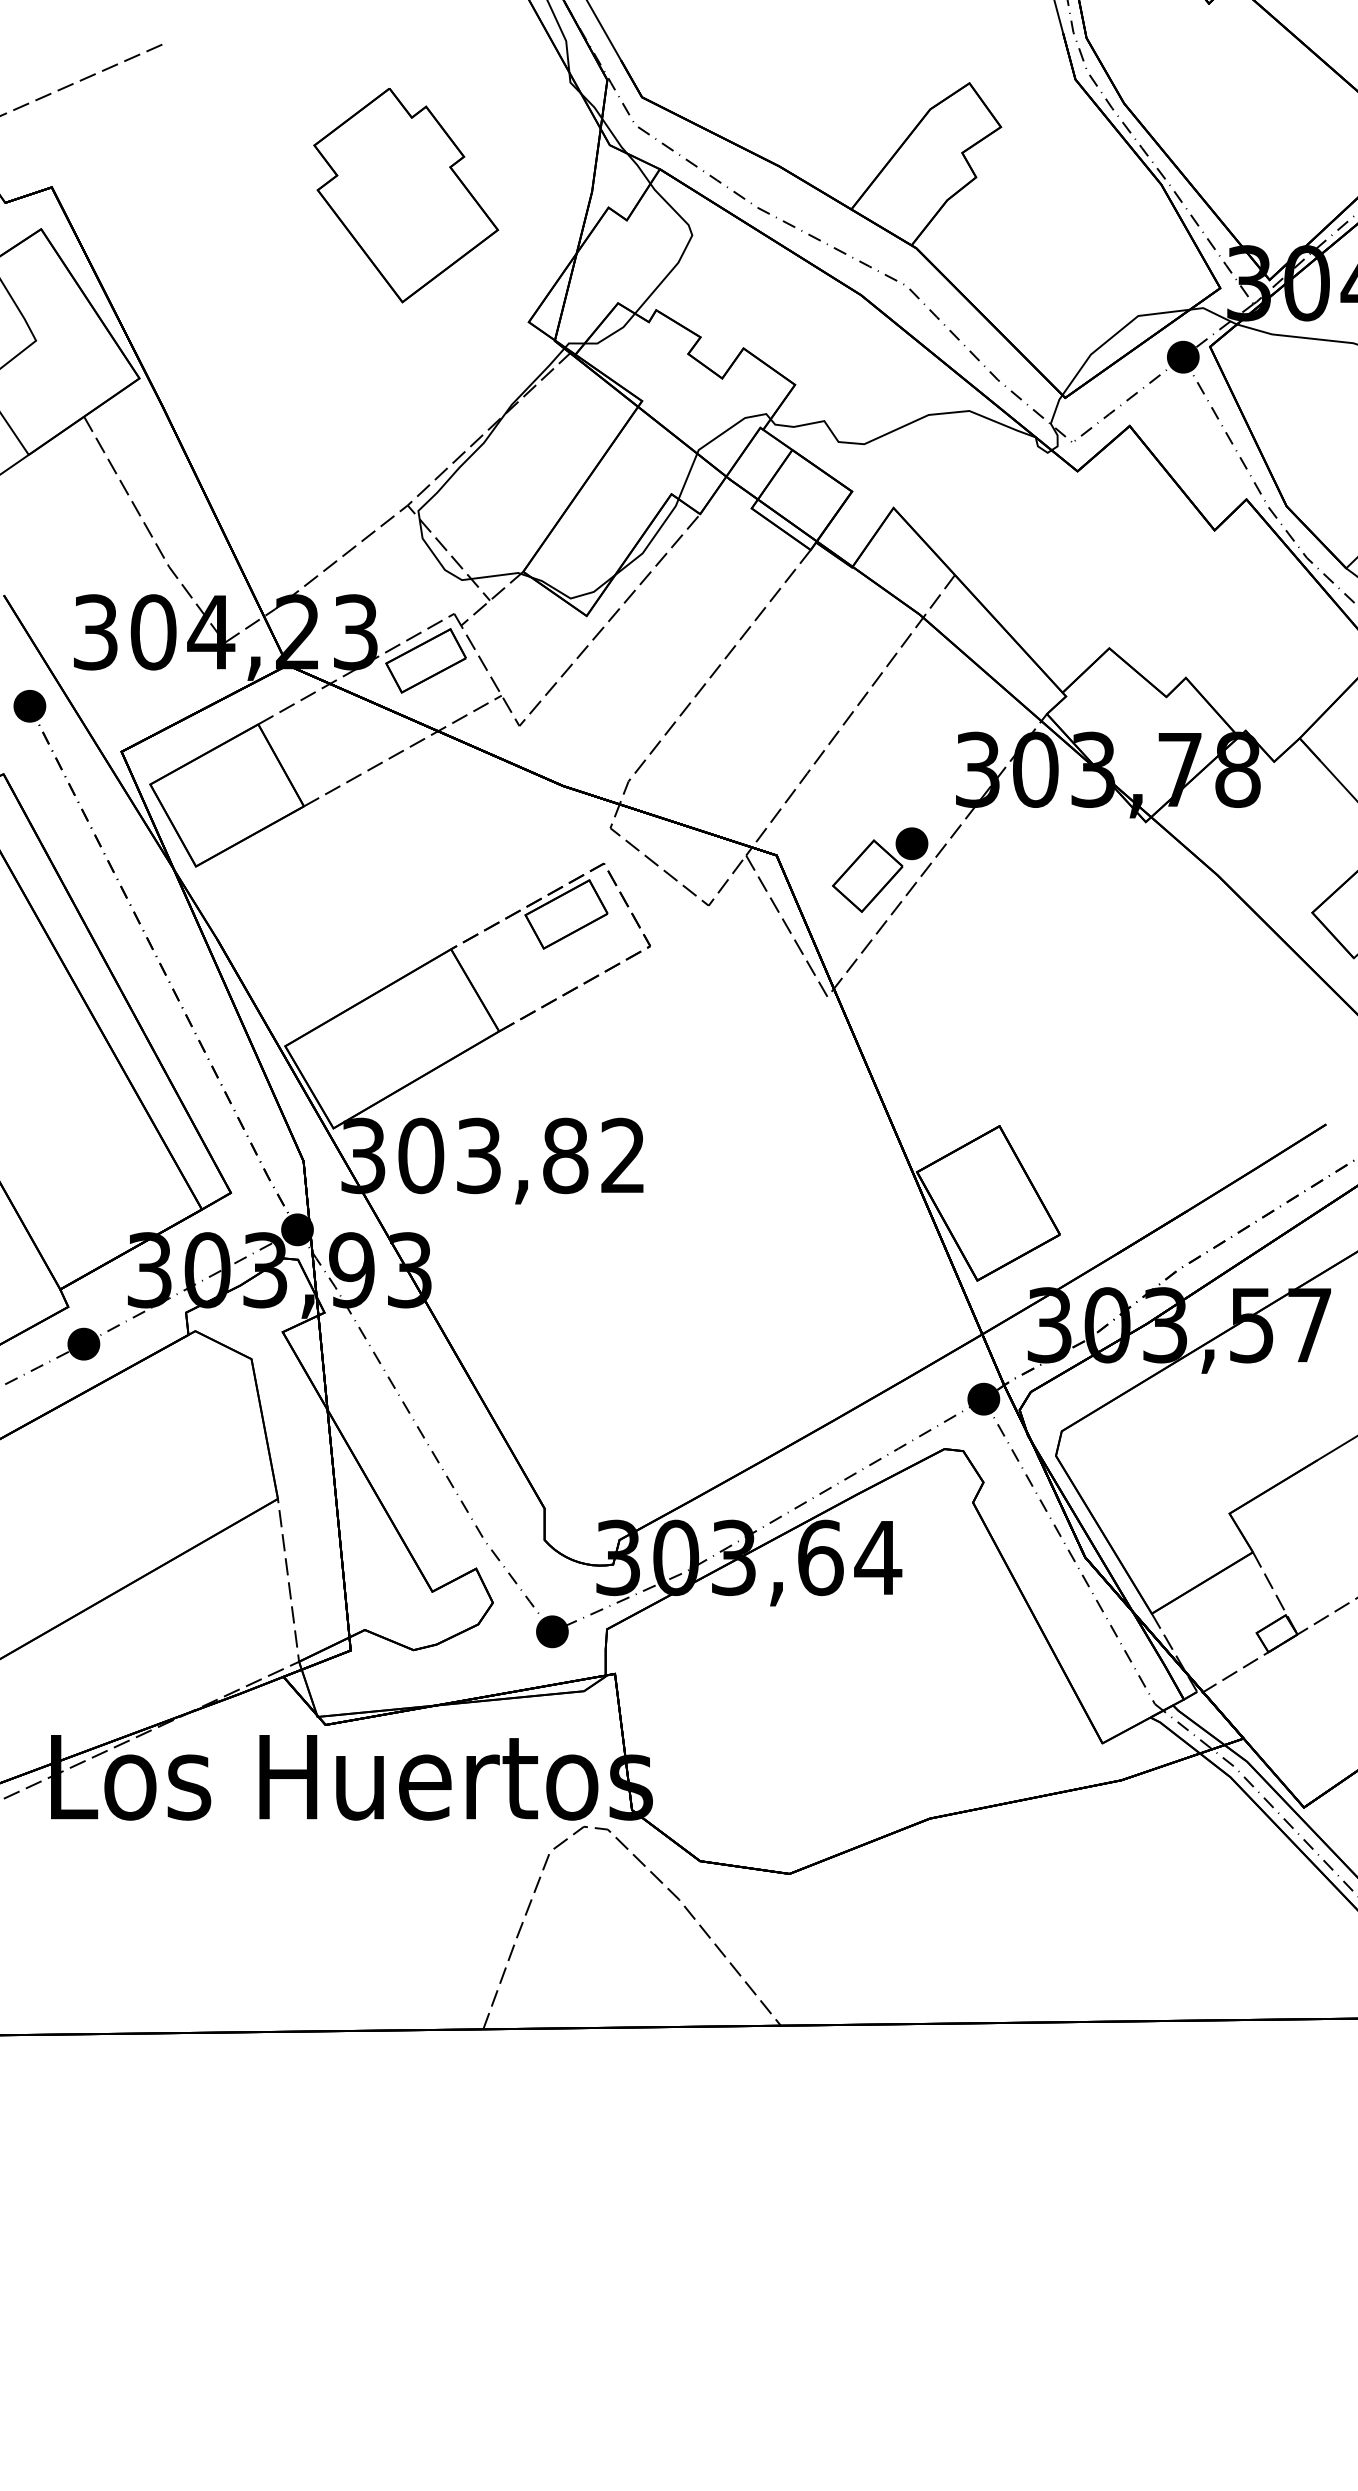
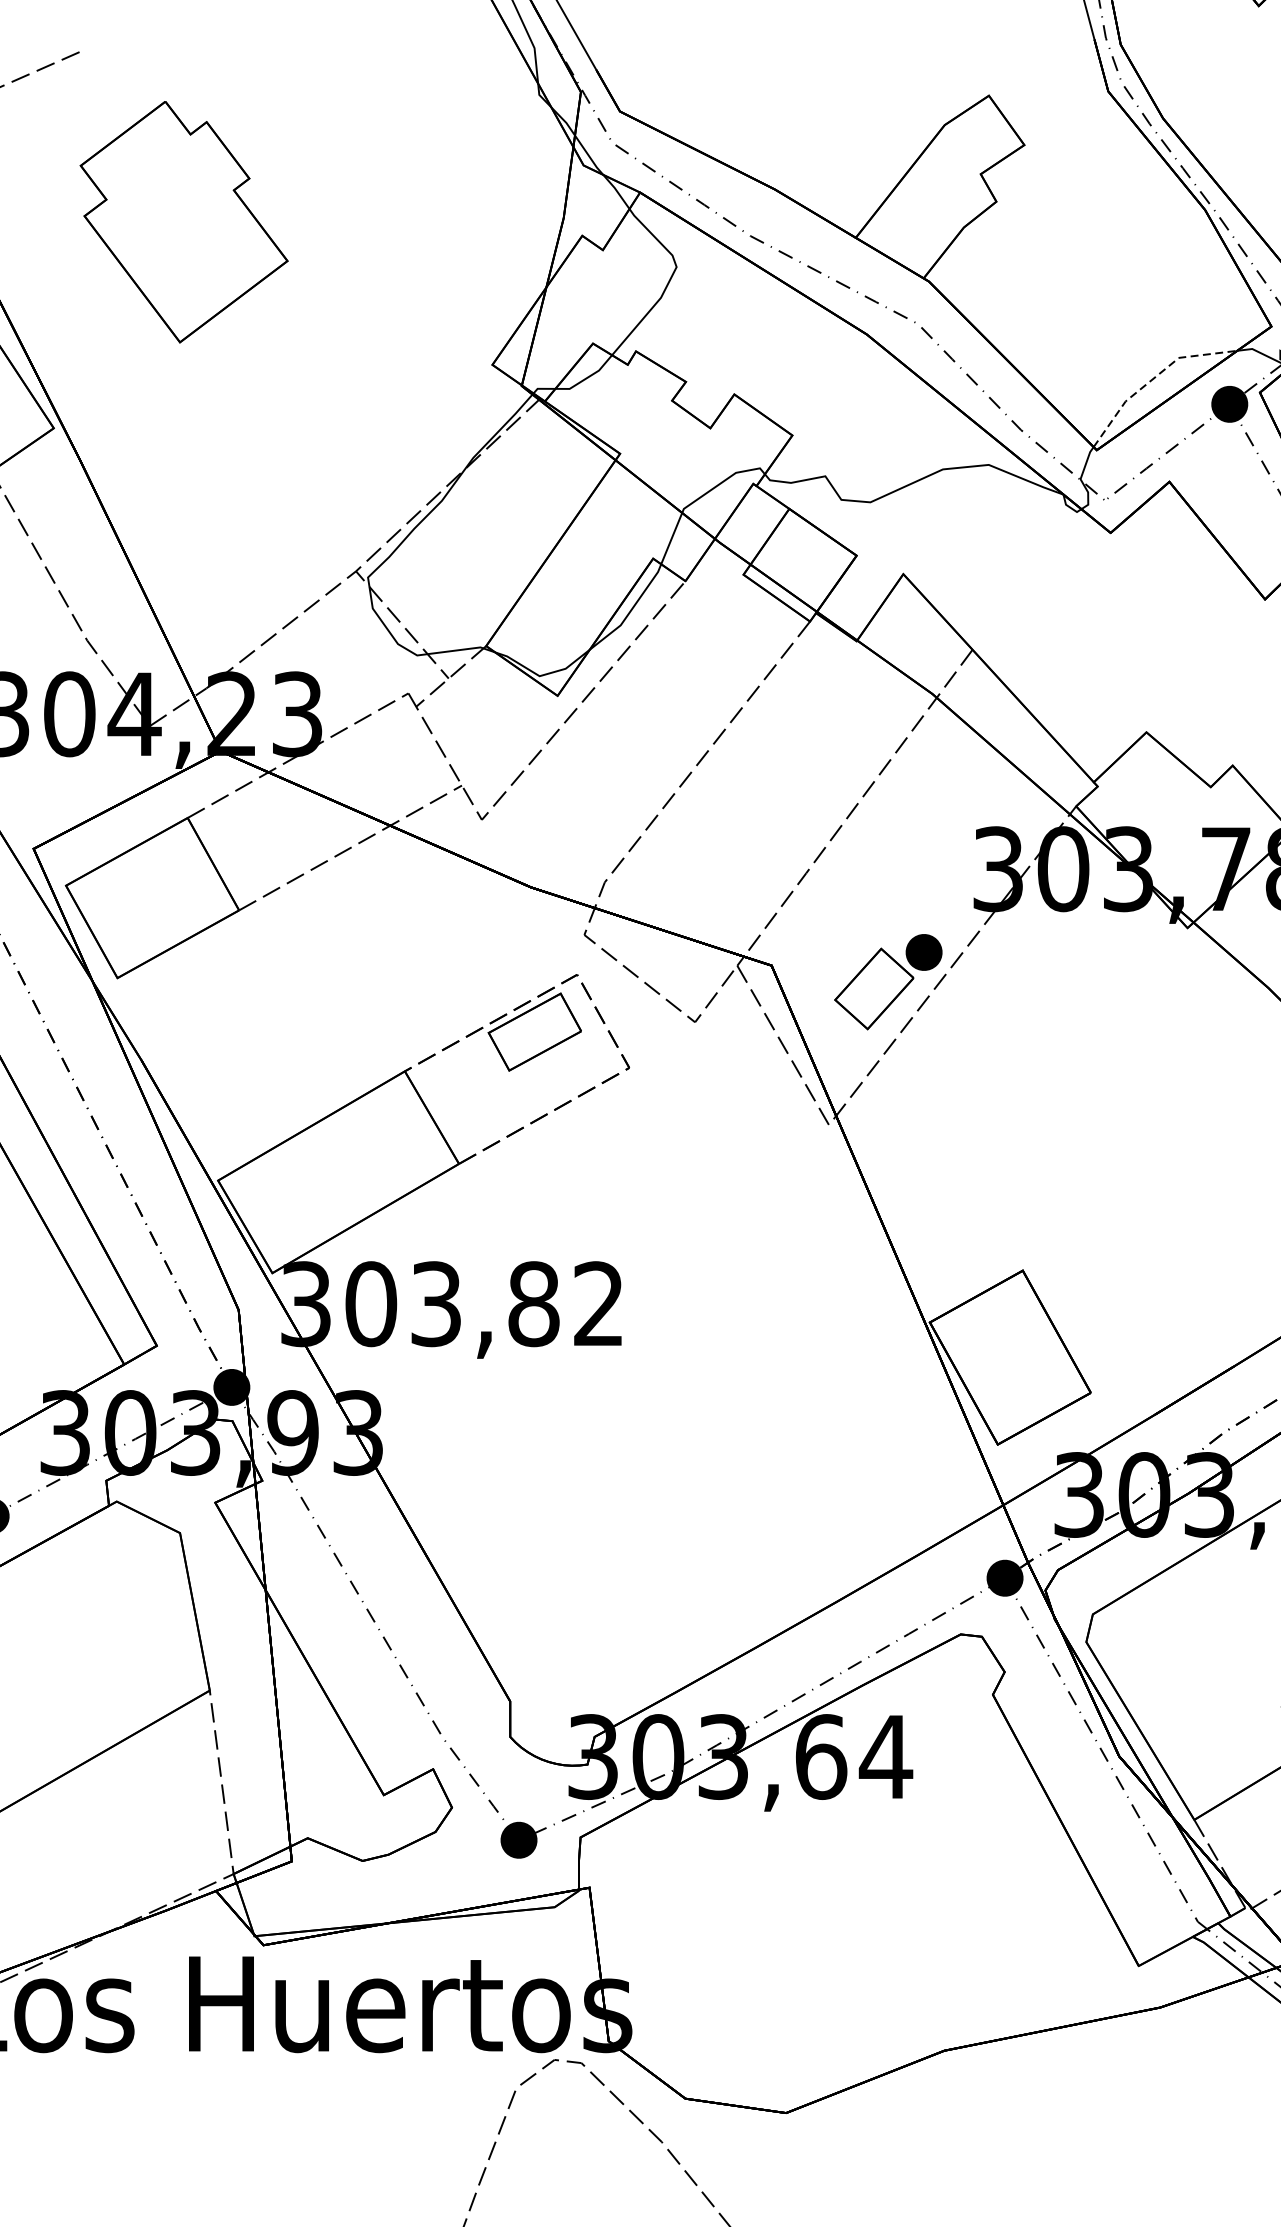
part: (406, 195) -> (184, 222), moved
line: (1116, 334) -> (1154, 378), solid -> dashed
part: (425, 660) -> (376, 746), removed

